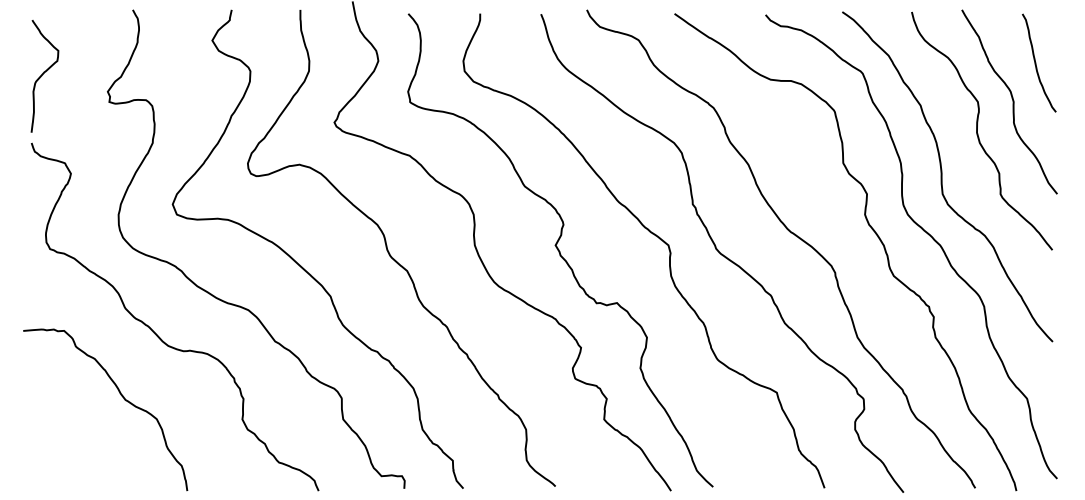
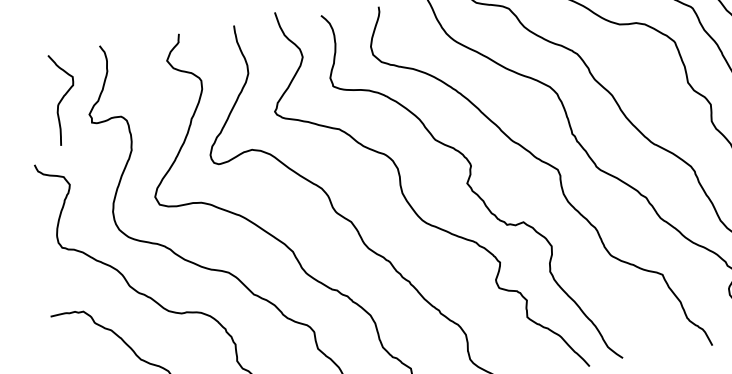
curve: (43, 74) -> (63, 97), moved

